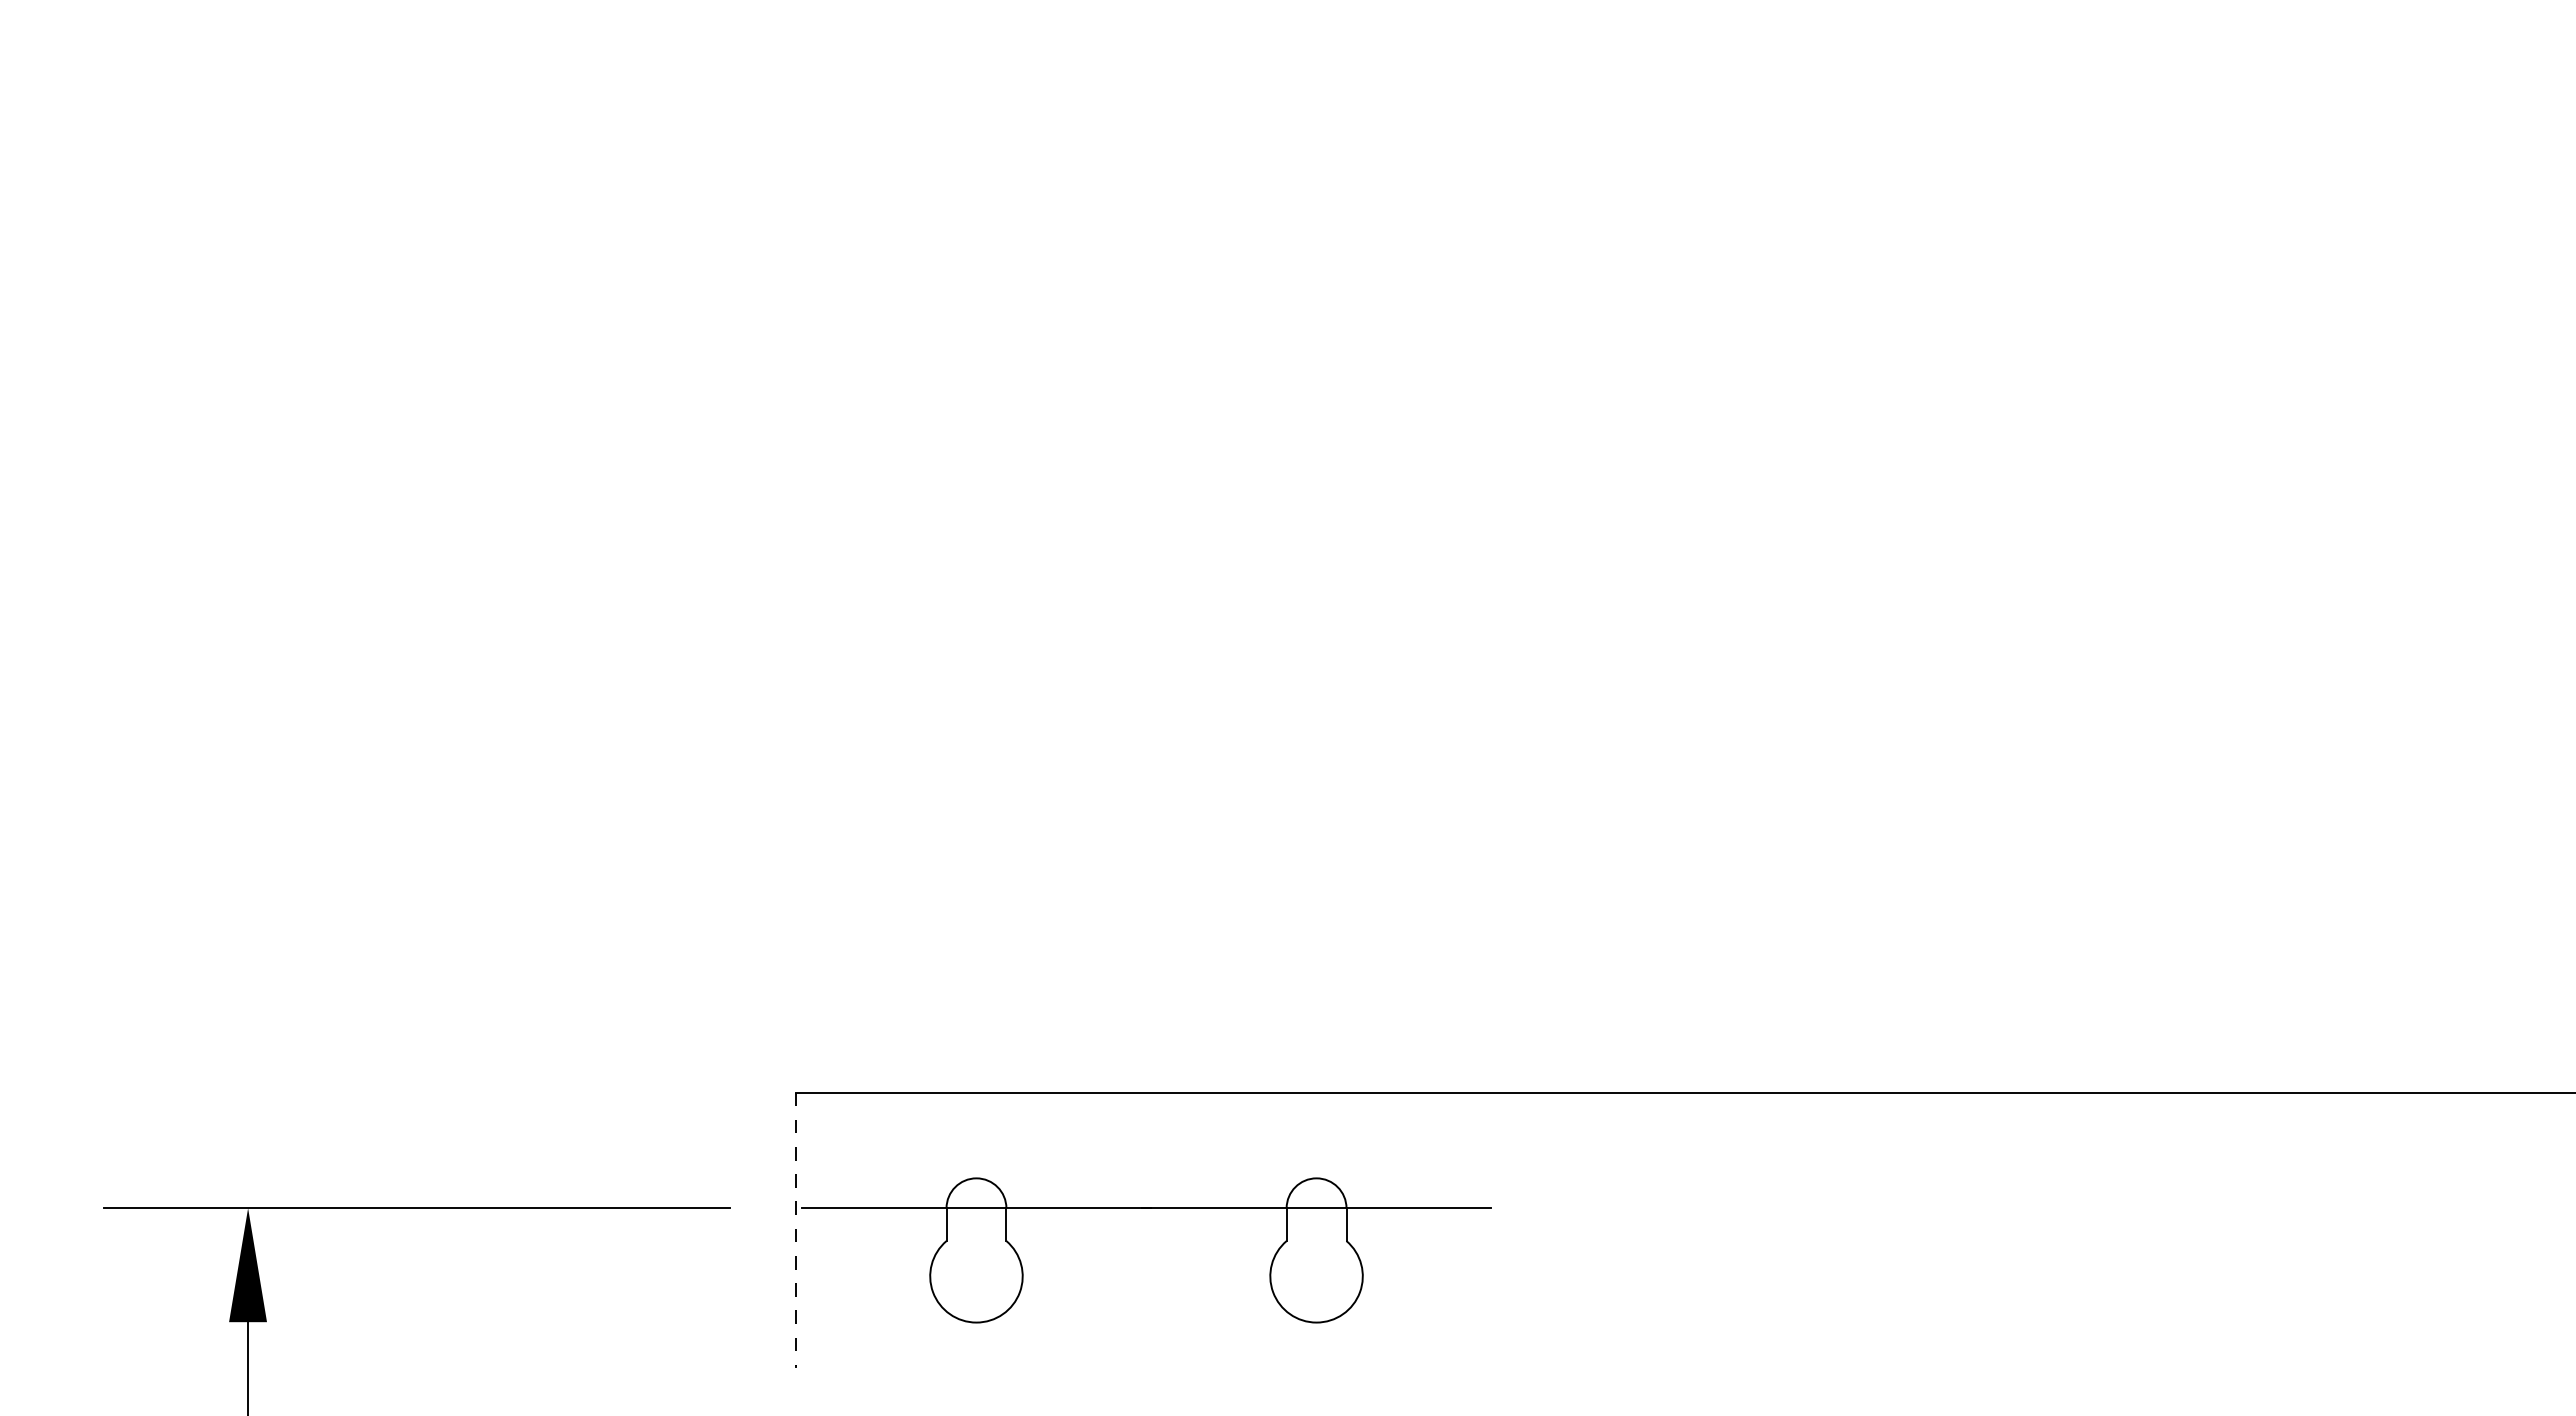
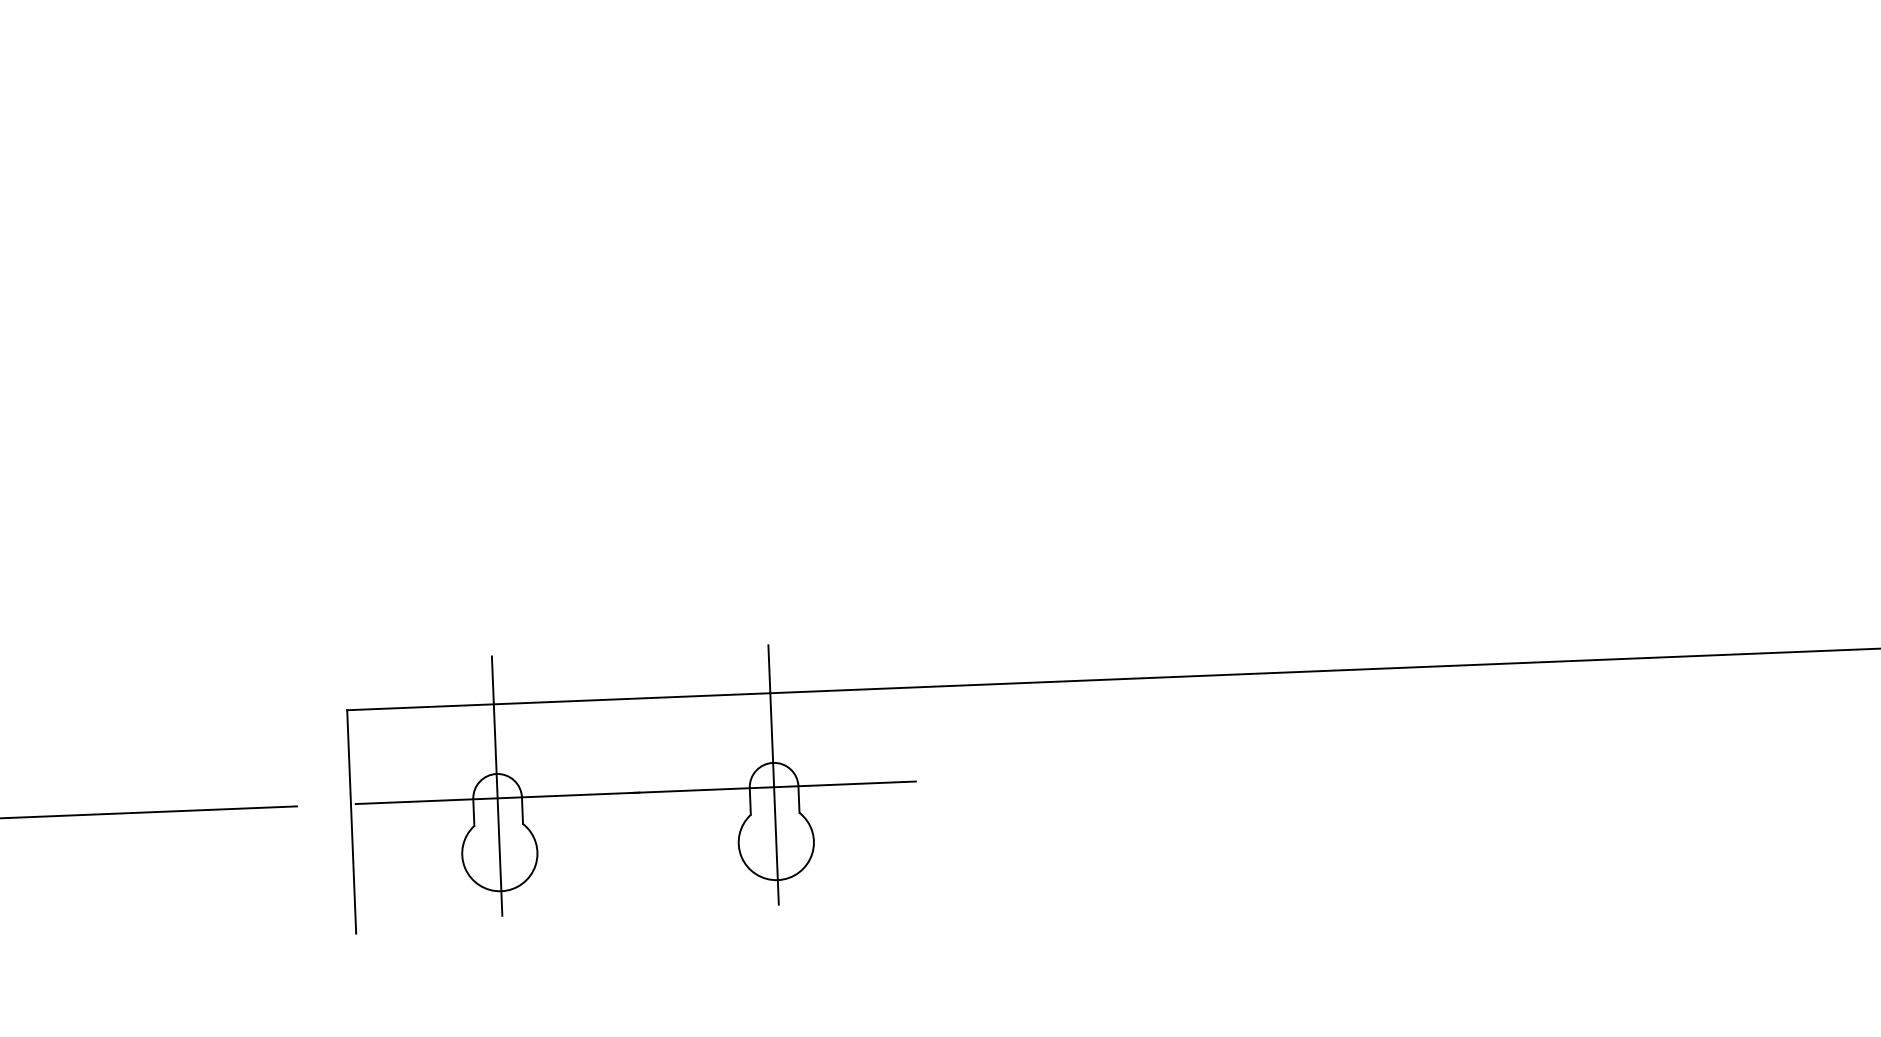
line: (976, 1192) -> (497, 785), added
line: (1316, 1192) -> (773, 774), added
line: (796, 1229) -> (352, 821), dashed -> solid

